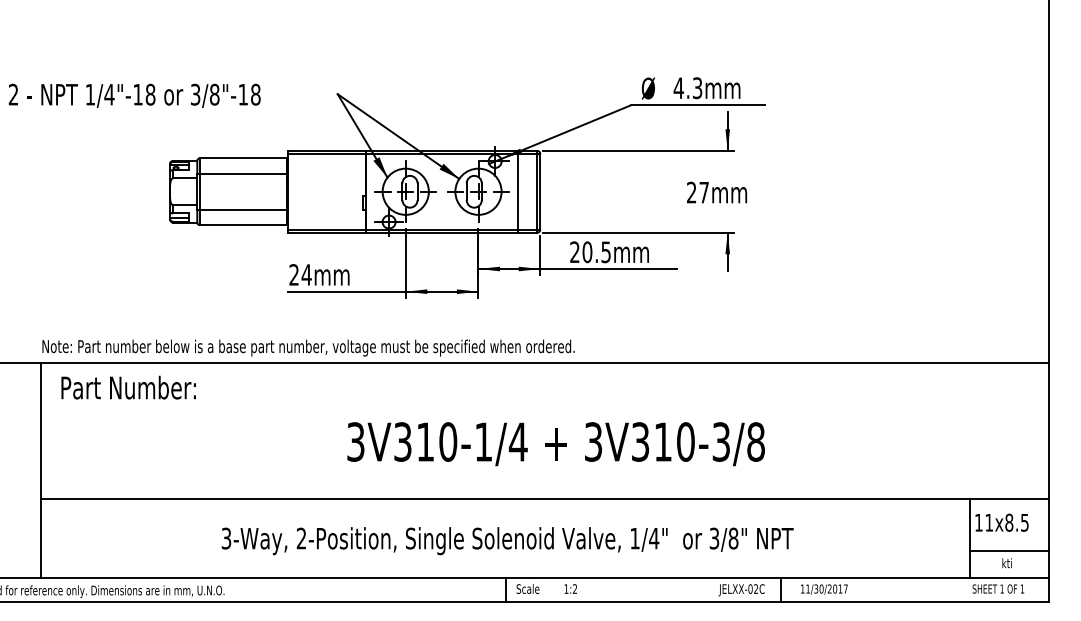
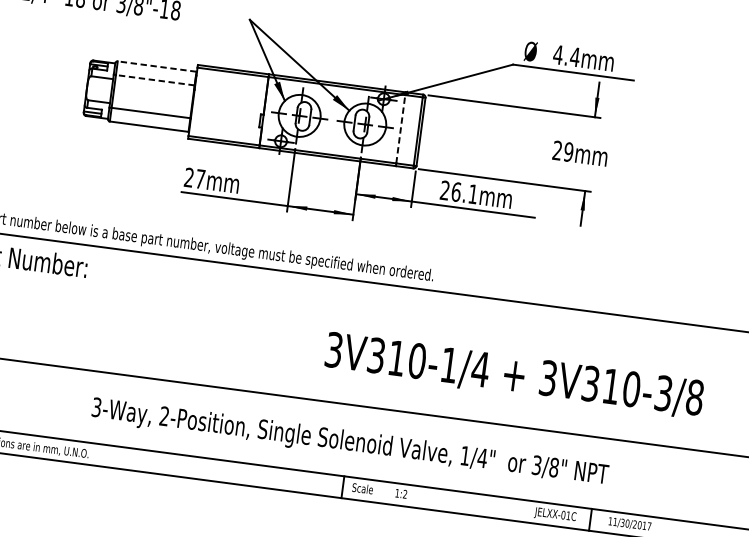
text: (697, 88) -> (575, 57), 4.3mm -> 4.4mm
line: (243, 158) -> (157, 66), solid -> dashed
line: (243, 173) -> (155, 80), solid -> dashed
line: (517, 191) -> (400, 128), solid -> dashed
text: (704, 192) -> (569, 152), 27mm -> 29mm
text: (596, 252) -> (464, 193), 20.5mm -> 26.1mm
text: (306, 274) -> (200, 178), 24mm -> 27mm
text: (555, 444) -> (513, 376), moved
text: (755, 588) -> (567, 515), JELXX-02C -> JELXX-01C

